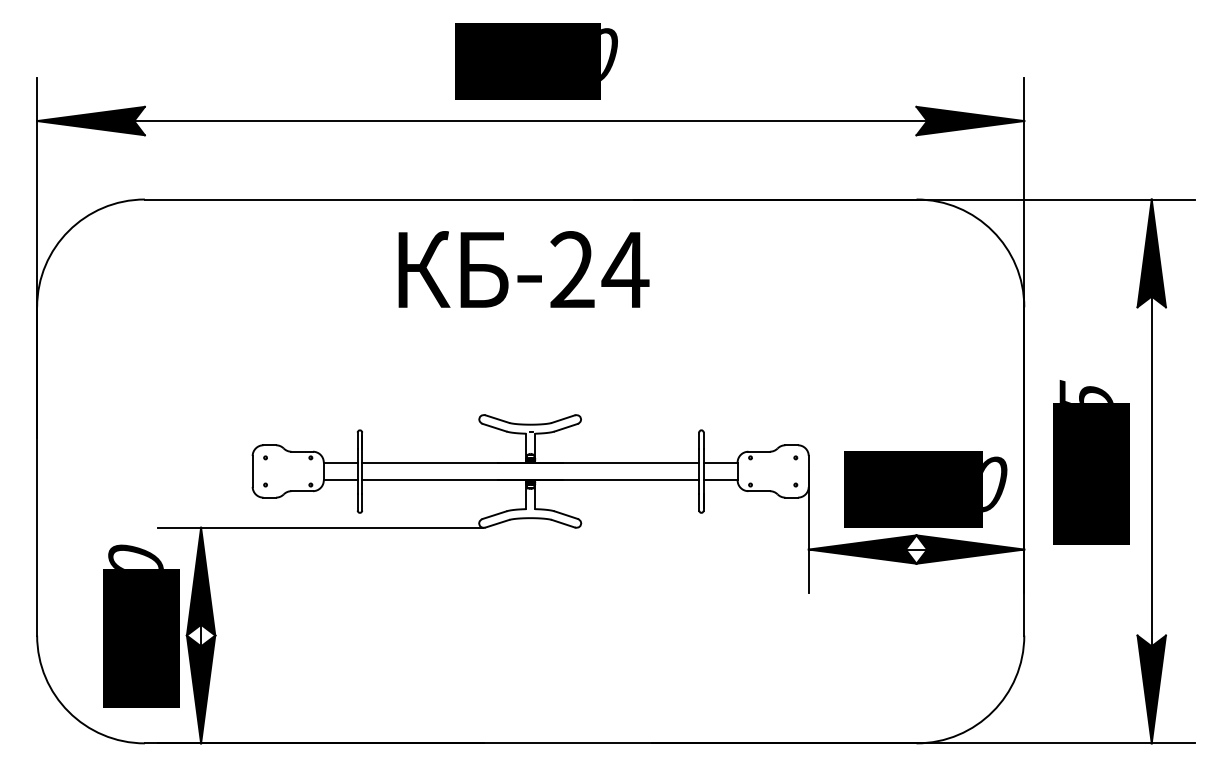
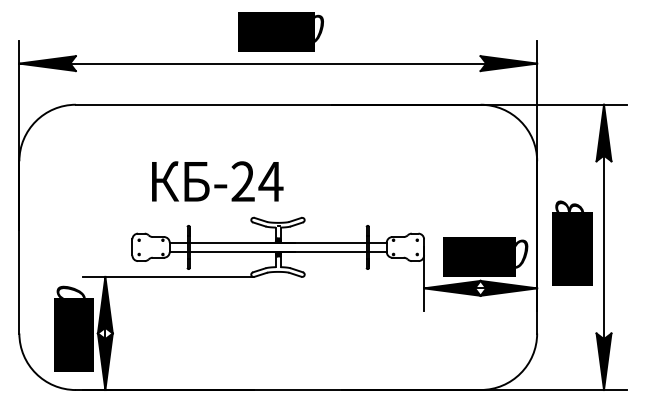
text: (523, 269) -> (217, 181), moved
text: (1085, 391) -> (569, 205), 2525 -> 2523

